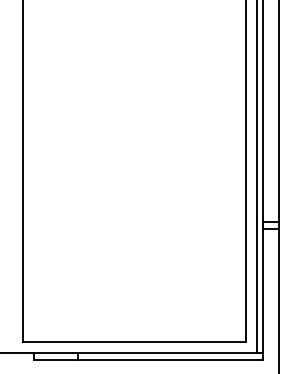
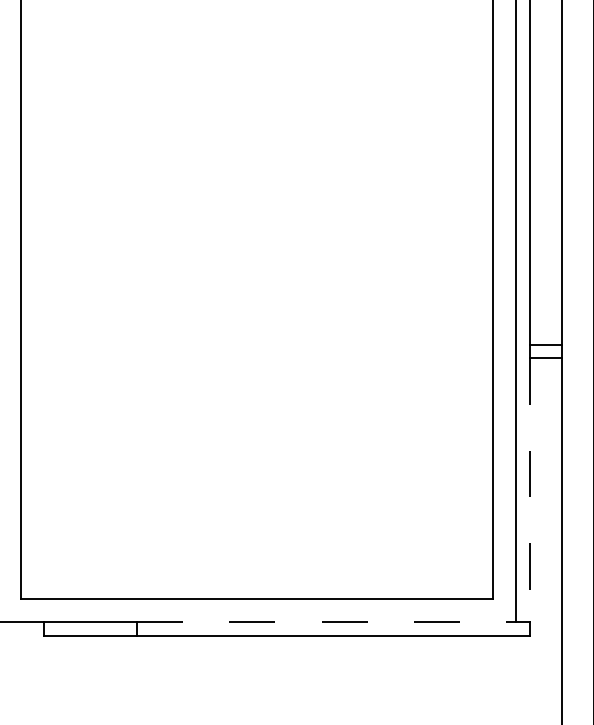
line: (263, 291) -> (529, 491), solid -> dashed
line: (167, 353) -> (326, 622), solid -> dashed

